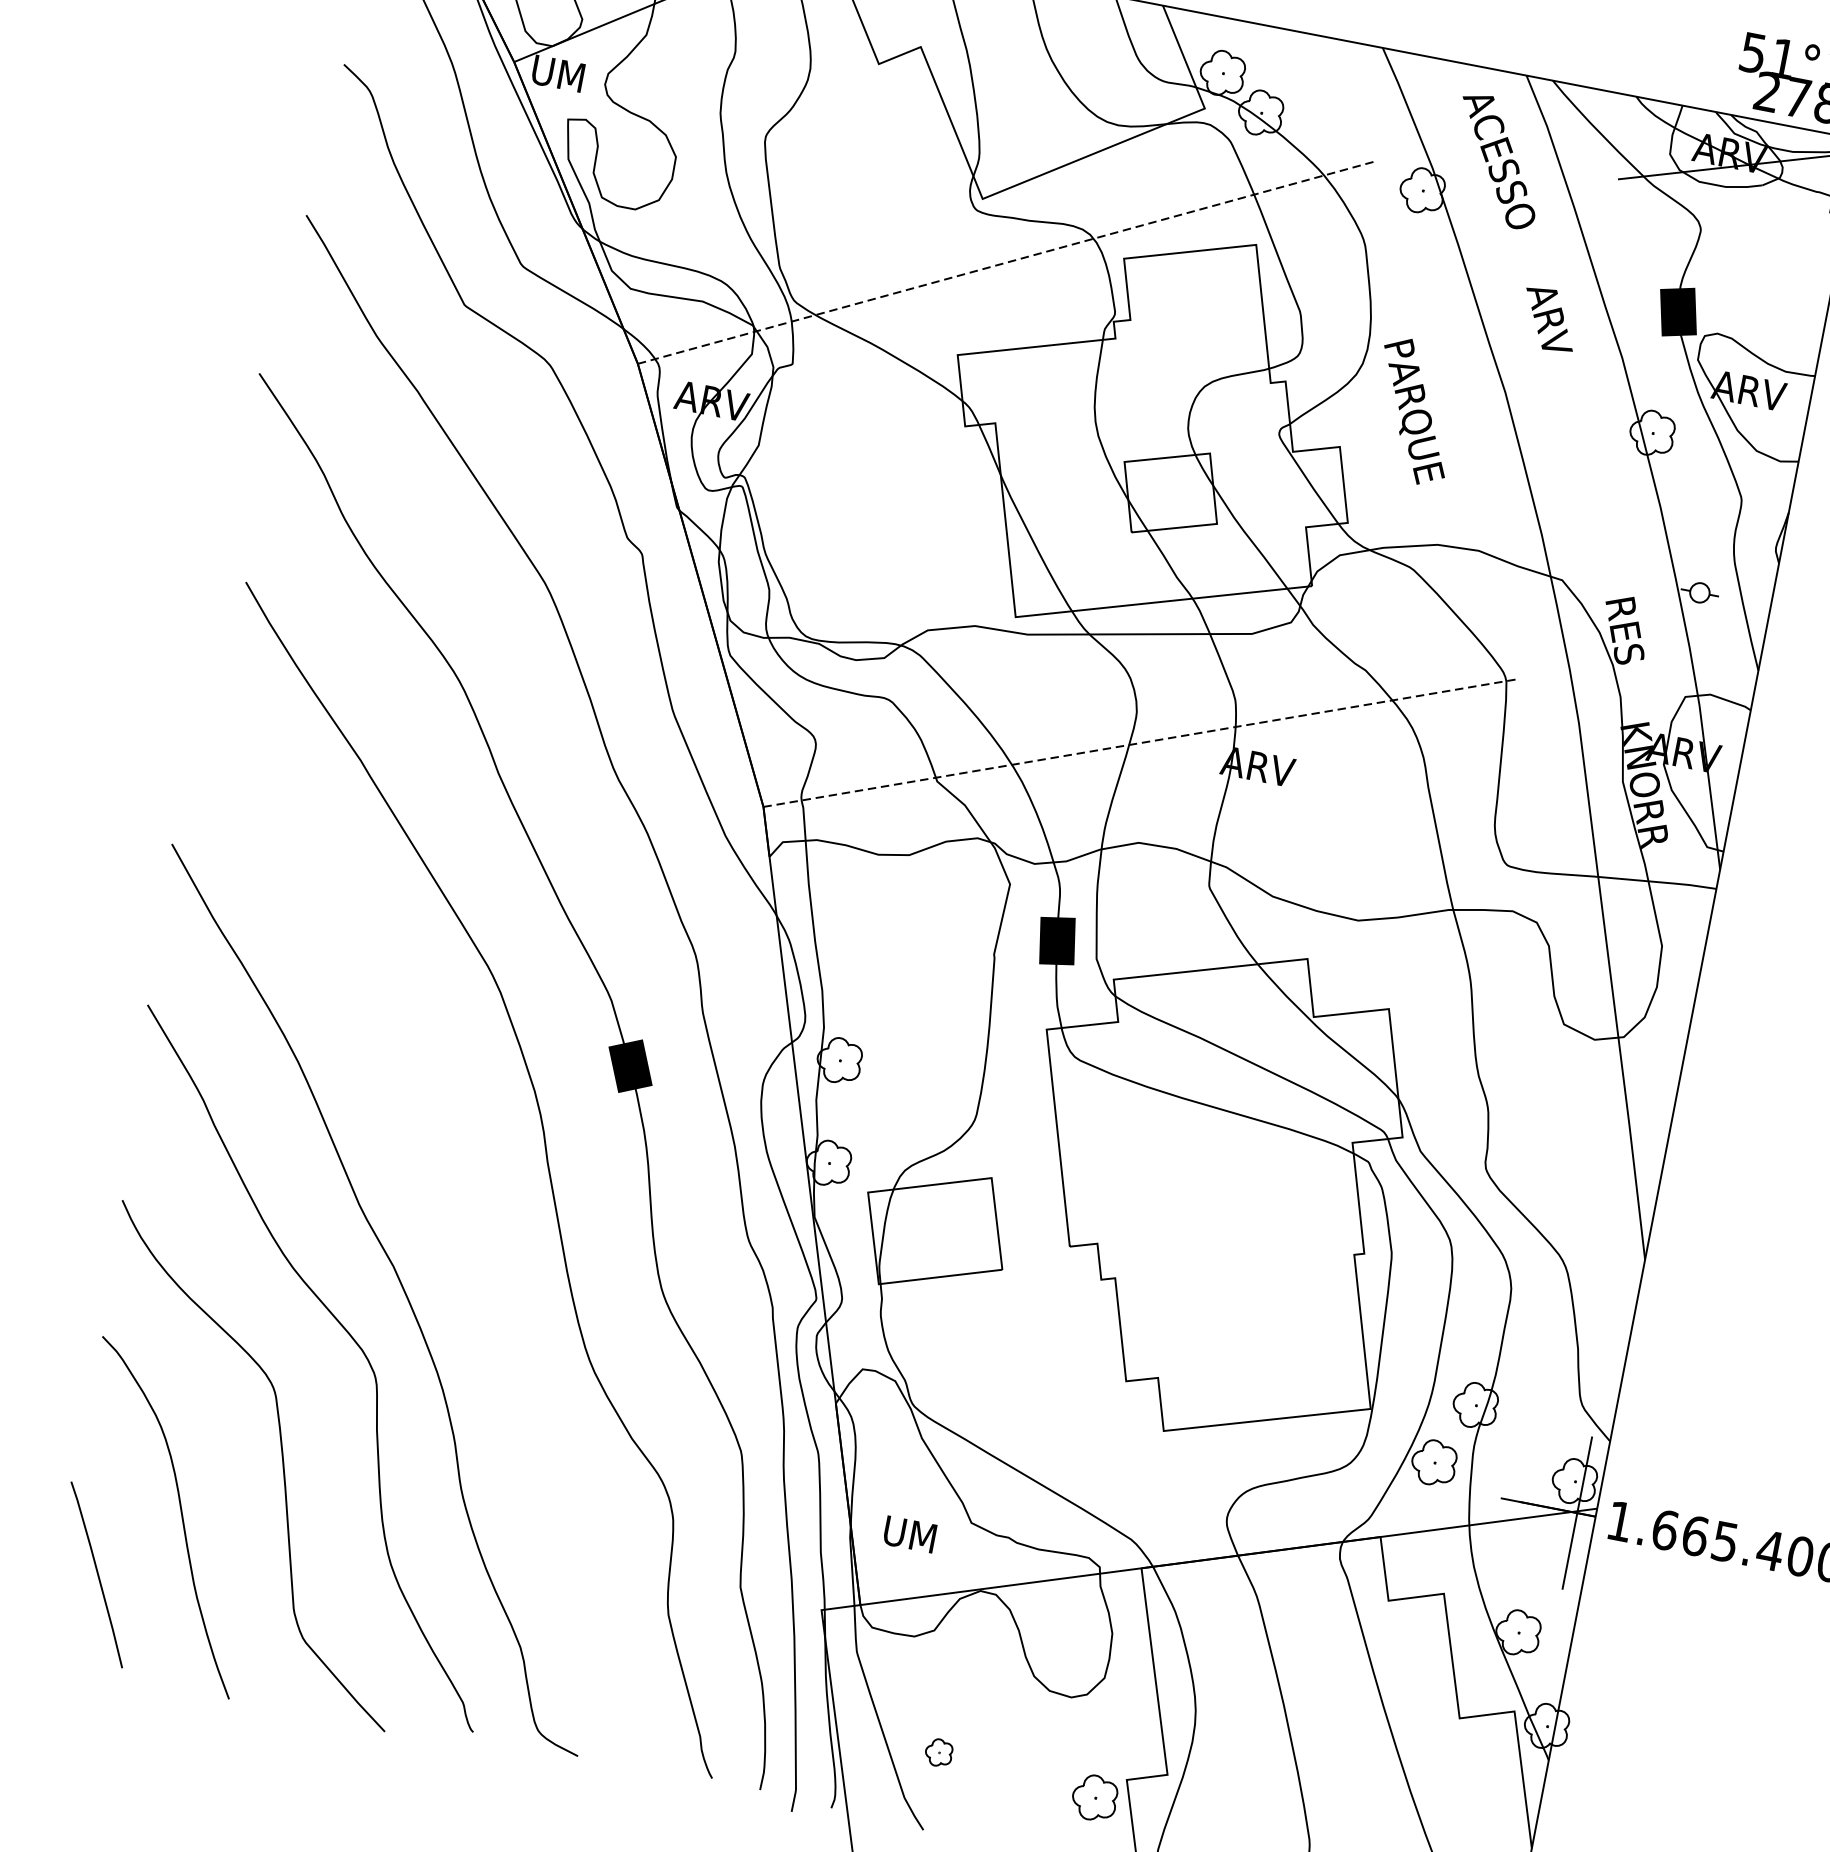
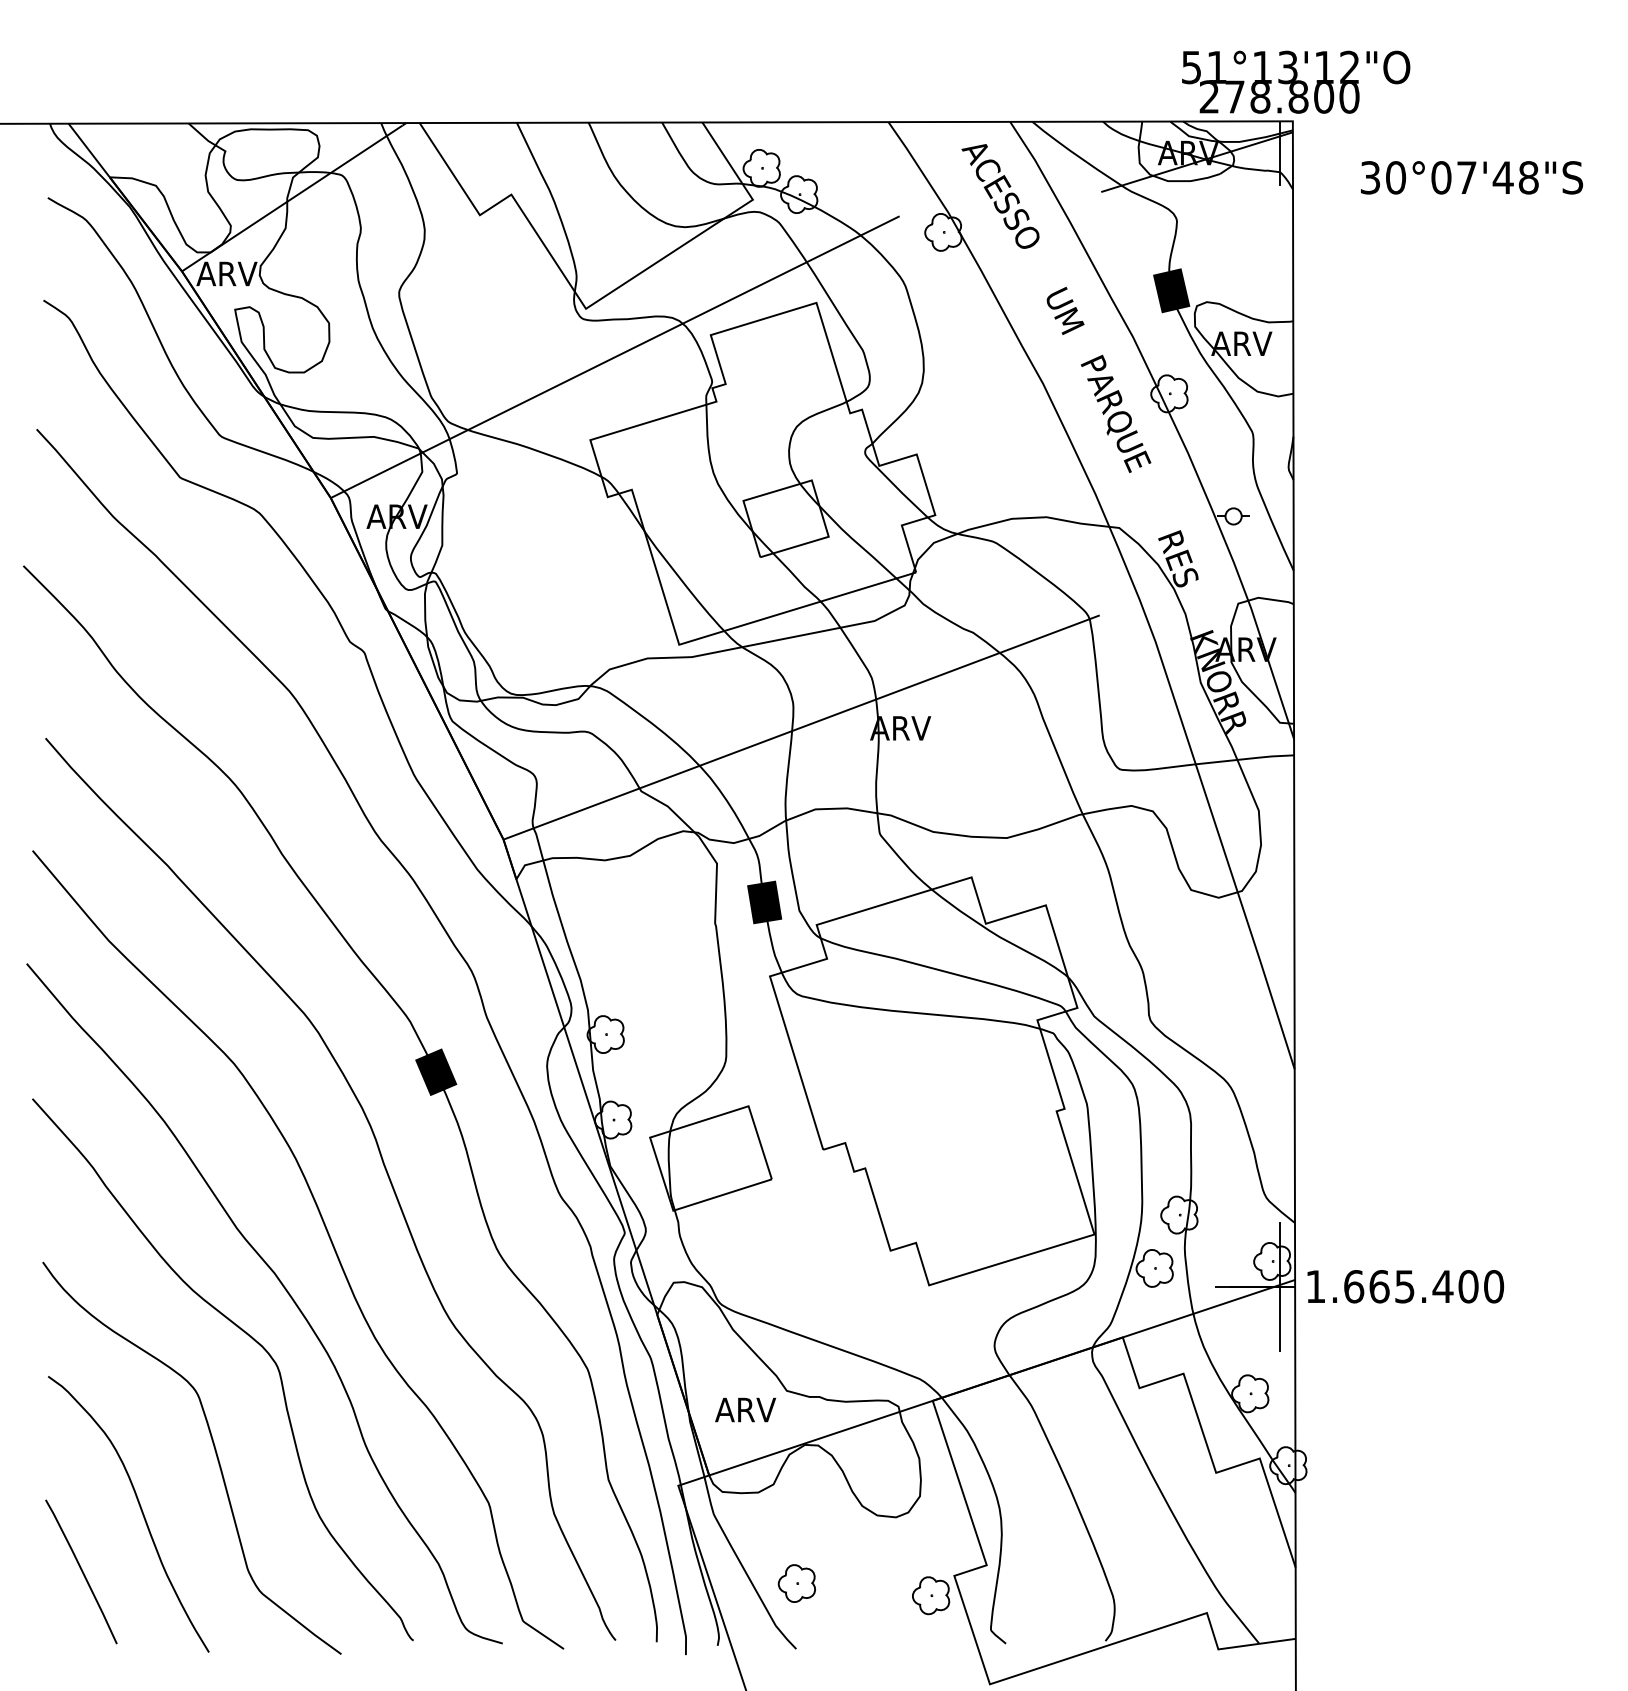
text: (566, 74) -> (226, 273), UM -> ARV
line: (1006, 262) -> (615, 356), dashed -> solid
text: (1550, 316) -> (1067, 314), ARV -> UM
text: (1413, 411) -> (1115, 413), moved
line: (1142, 743) -> (802, 727), dashed -> solid
curve: (465, 1236) -> (328, 1237), added
text: (918, 1535) -> (745, 1409), UM -> ARV
part: (938, 1752) -> (796, 1583), size x1.67

